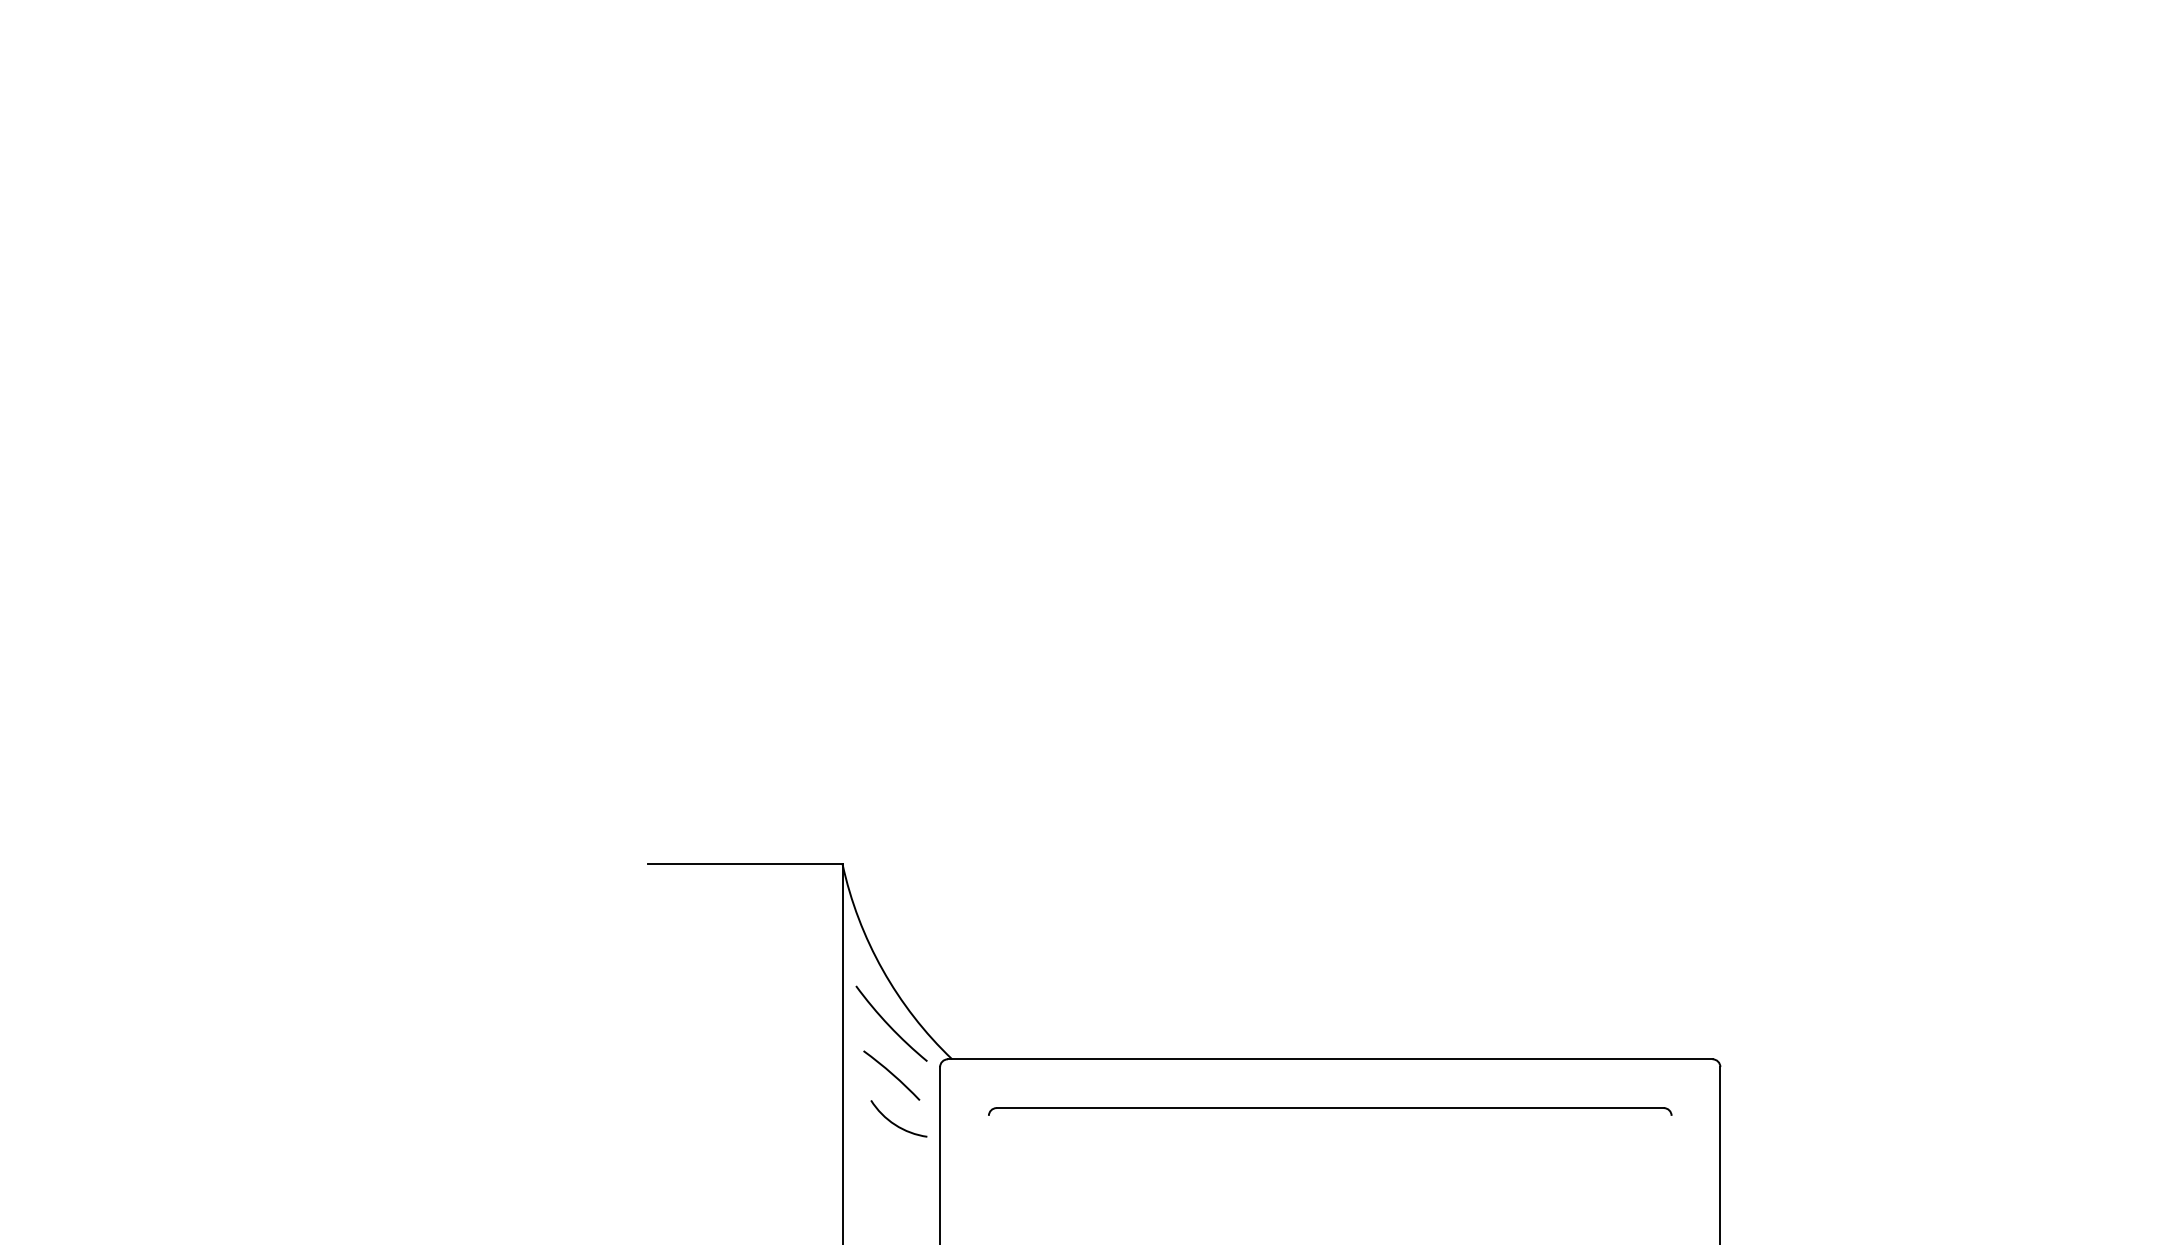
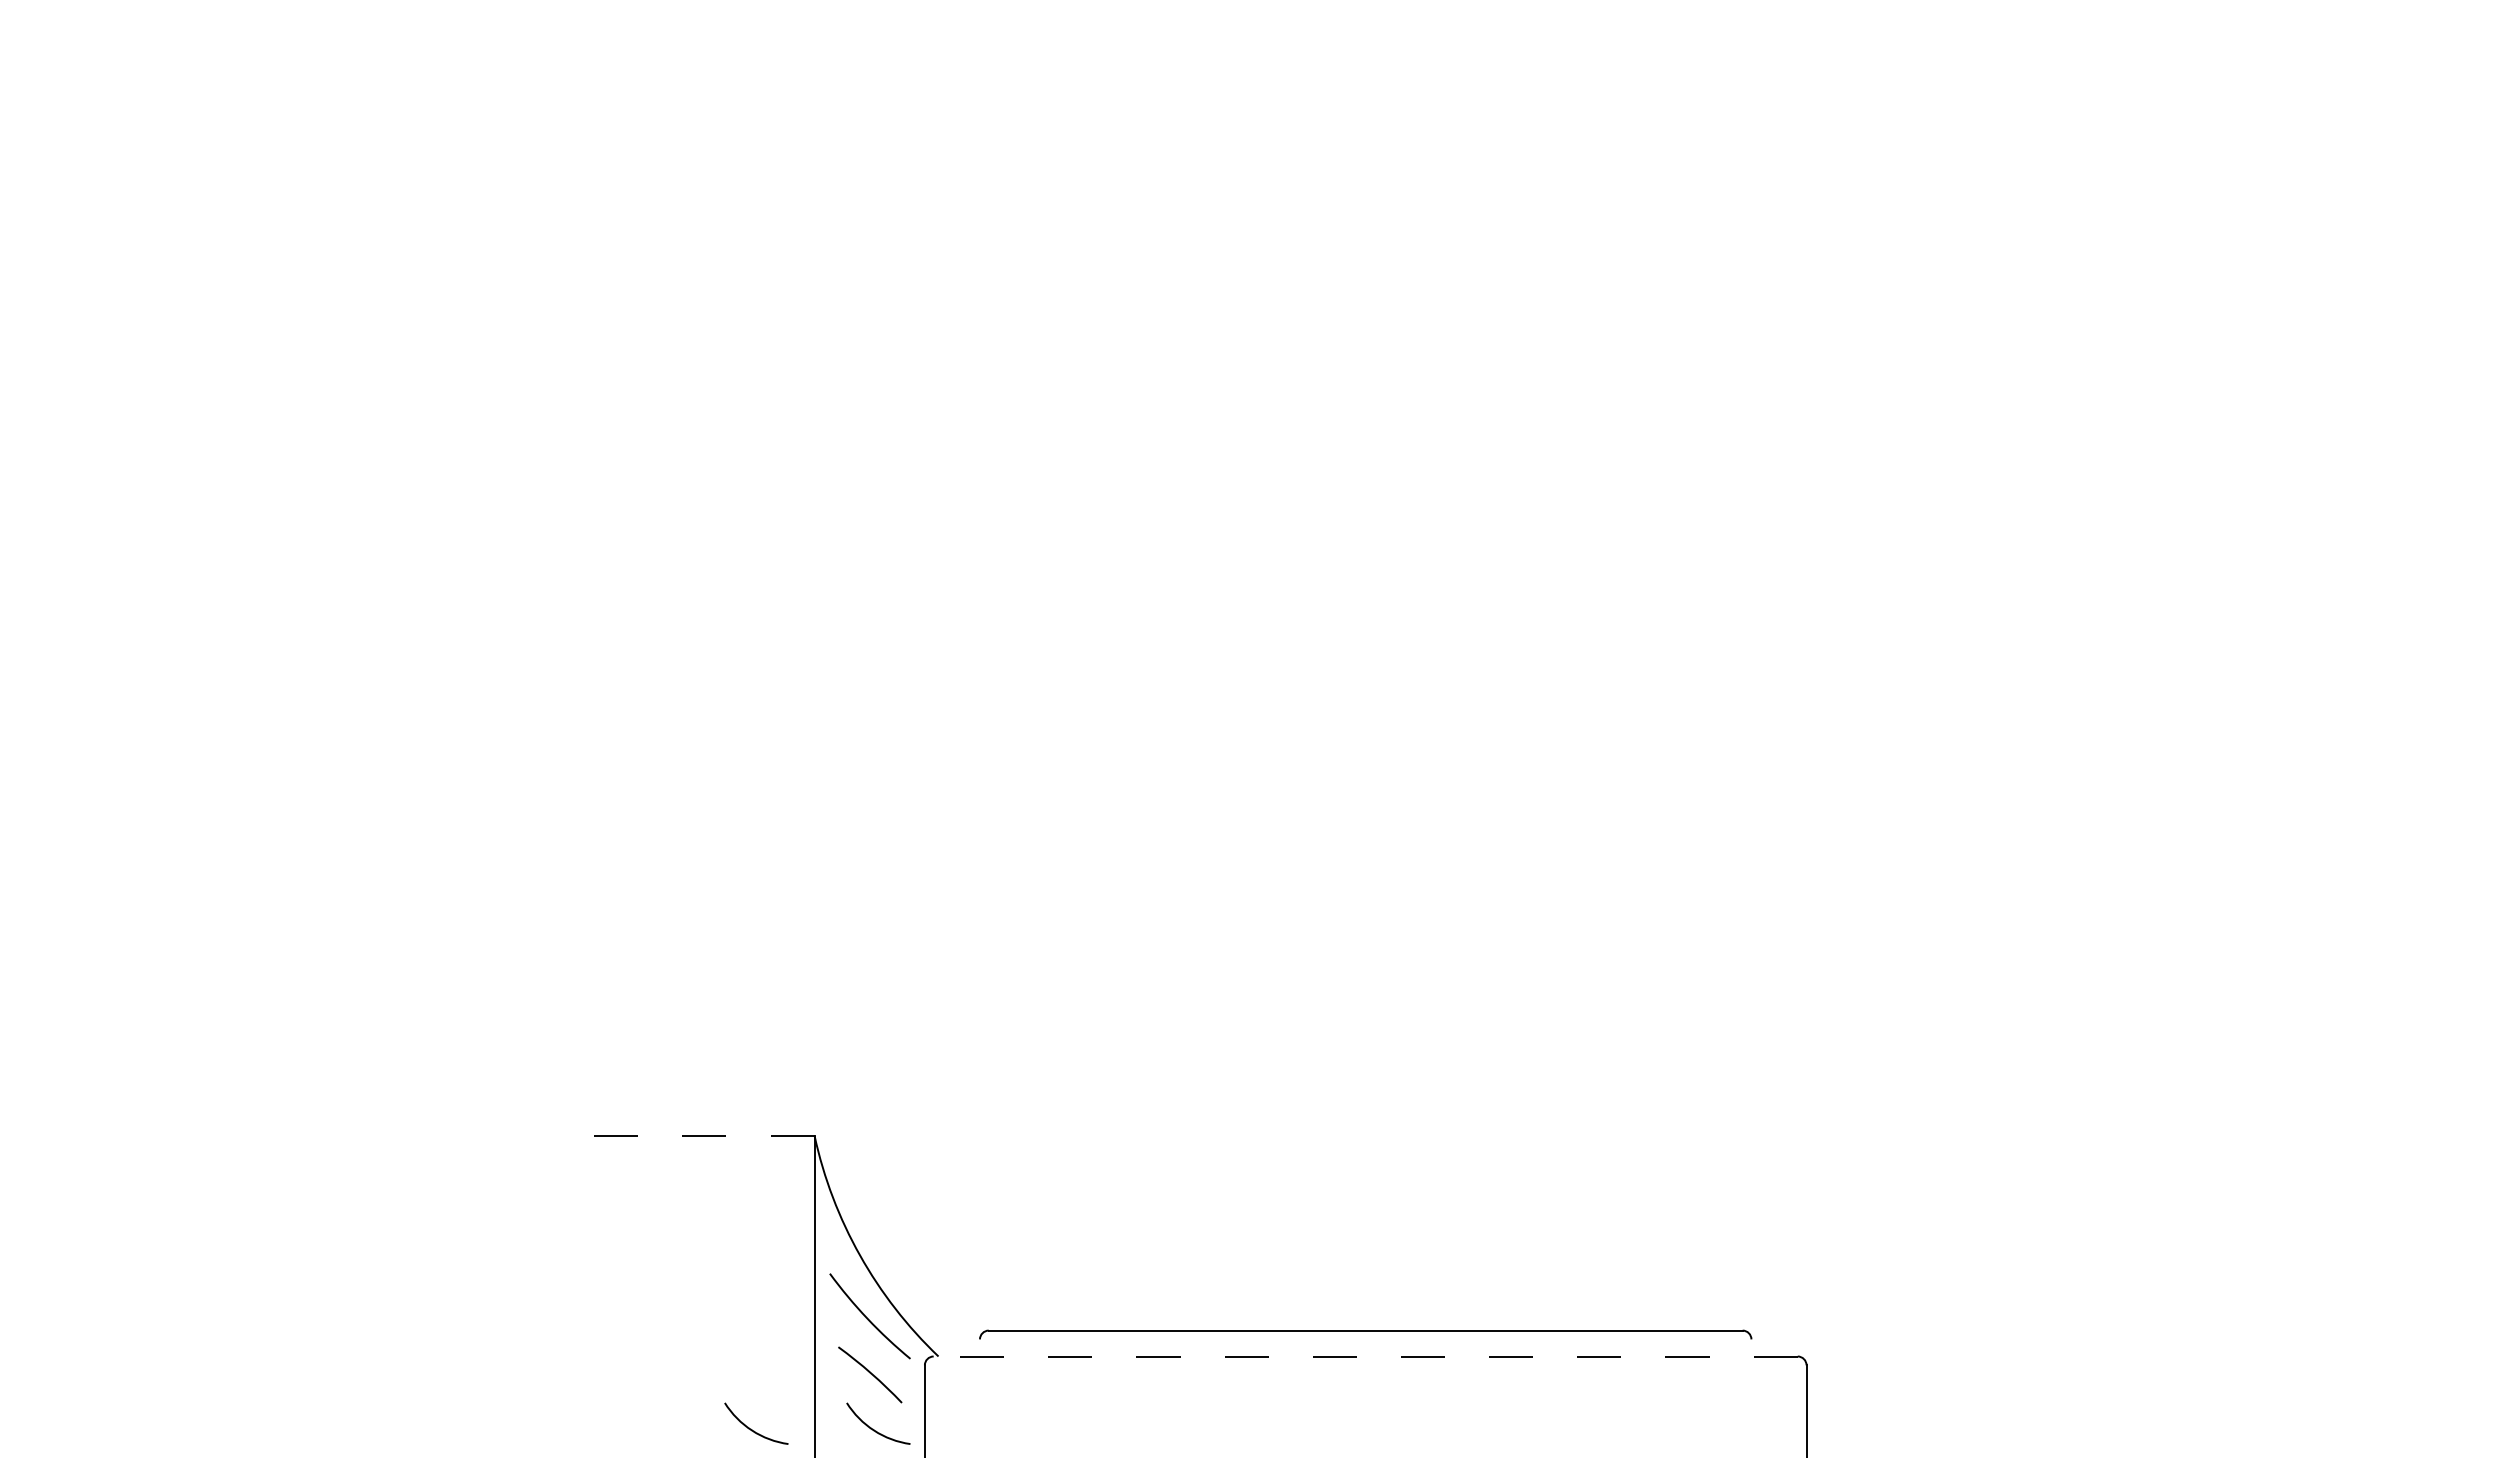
line: (744, 864) -> (703, 1136), solid -> dashed
line: (1330, 1059) -> (1365, 1356), solid -> dashed
part: (1330, 1111) -> (1365, 1334), moved
arc: (787, 1123) -> (752, 1429), added

